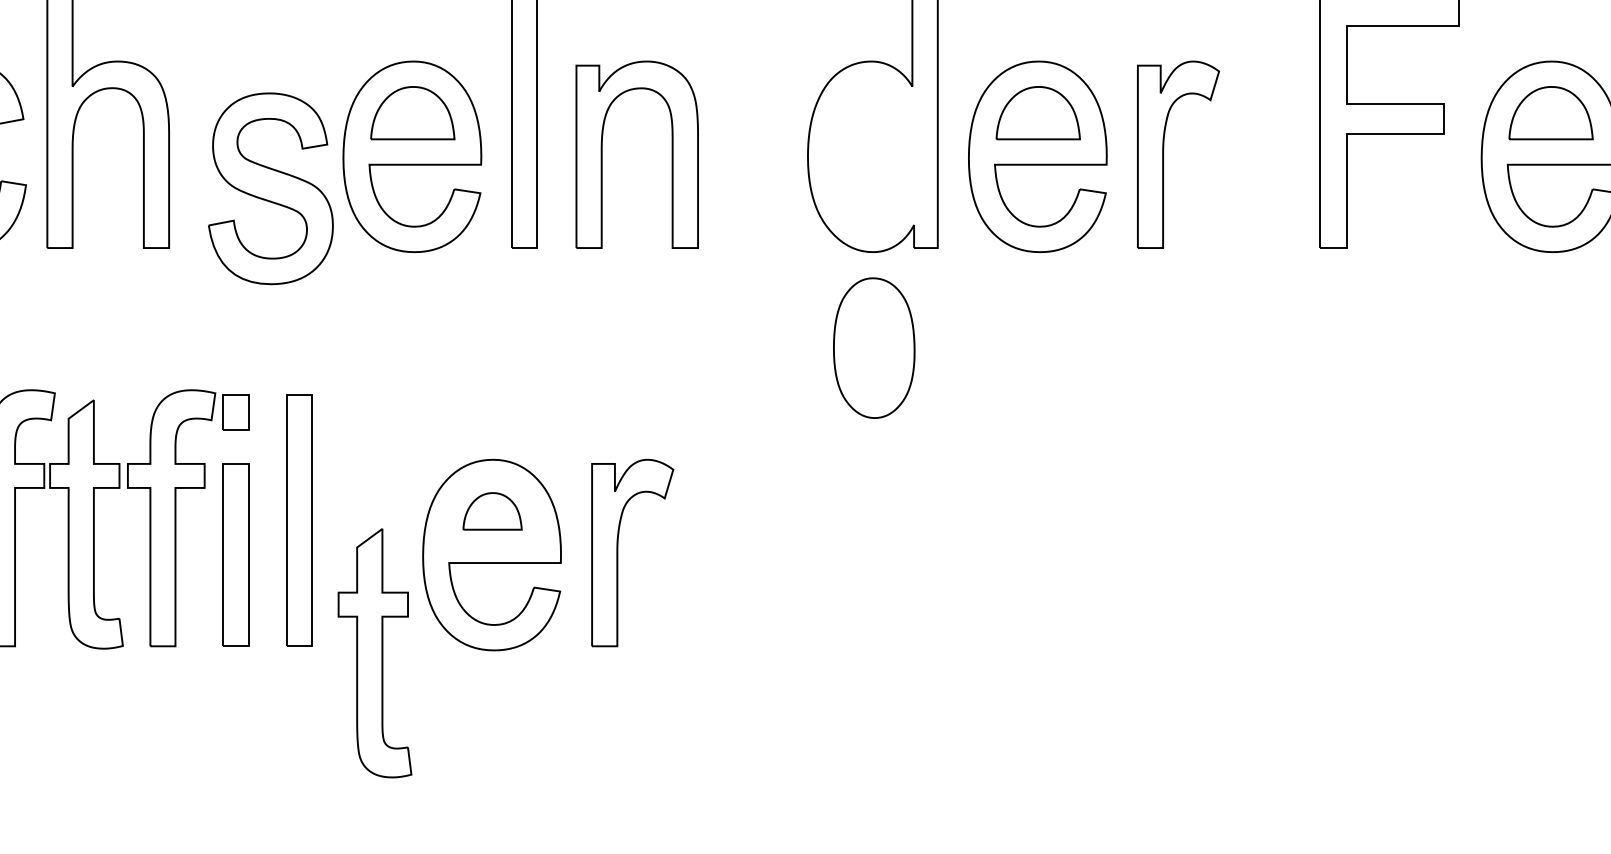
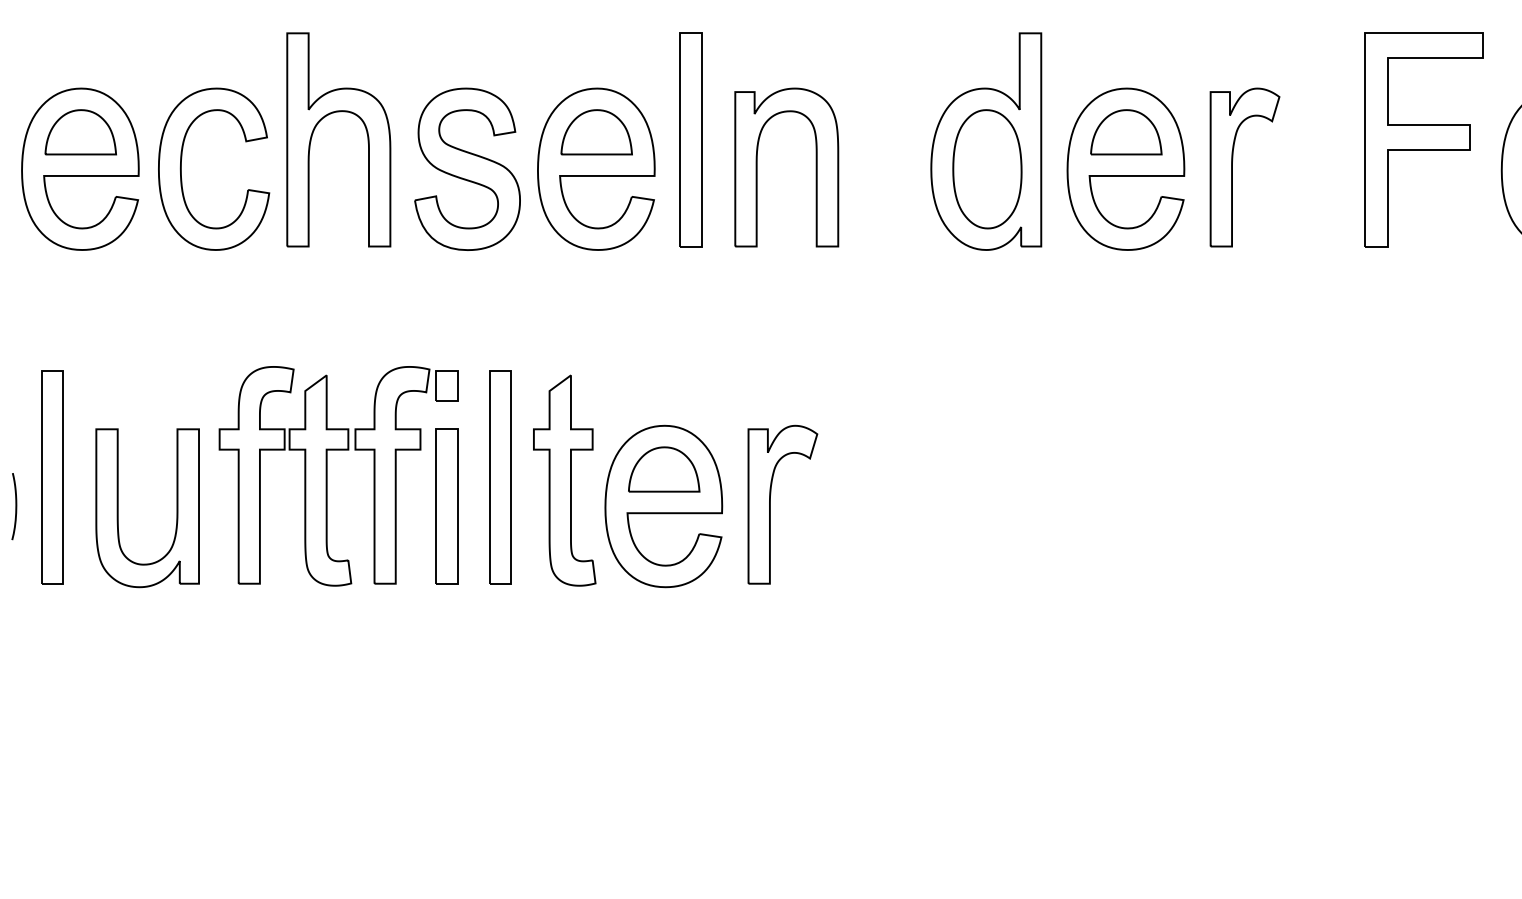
part: (270, 187) -> (467, 168), moved
part: (874, 348) -> (987, 169), moved
part: (492, 511) -> (664, 469), size x1.43
part: (374, 653) -> (564, 480), moved

